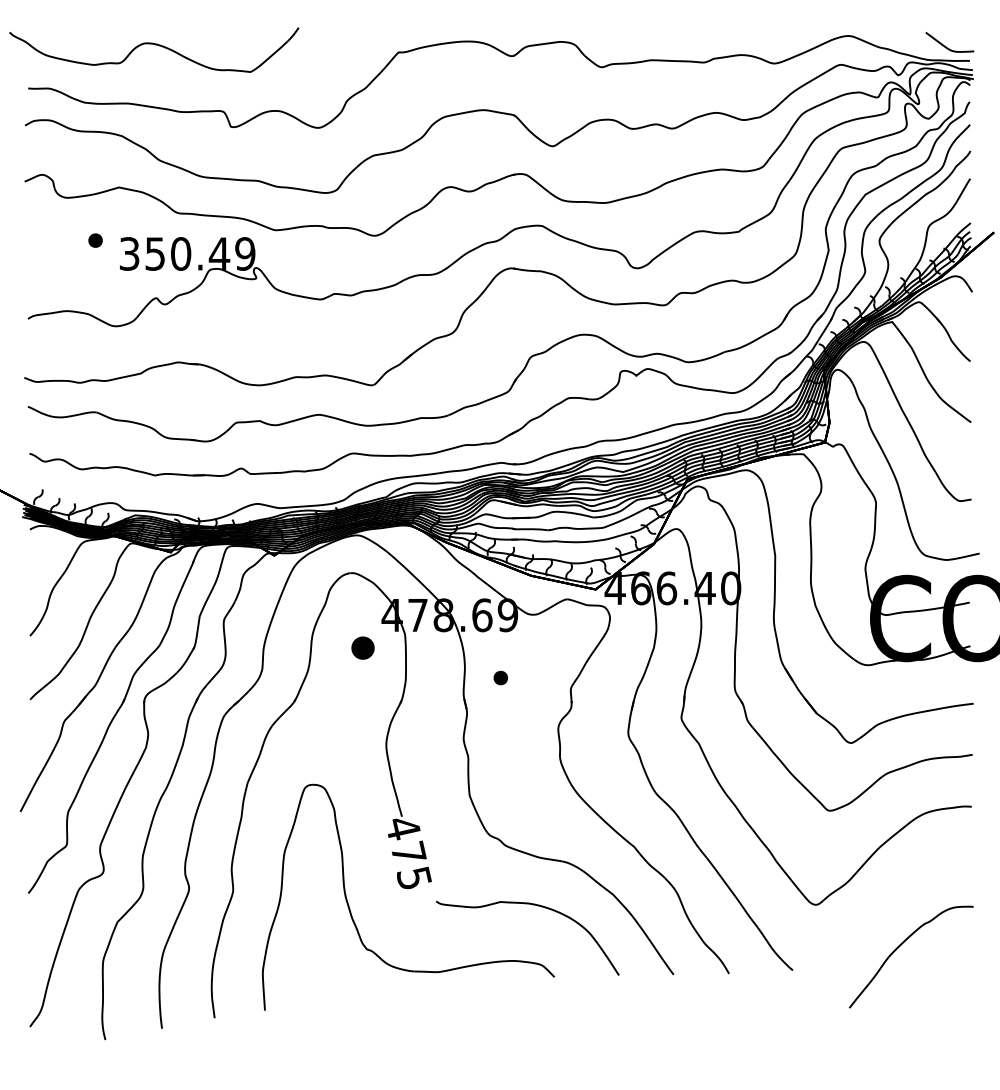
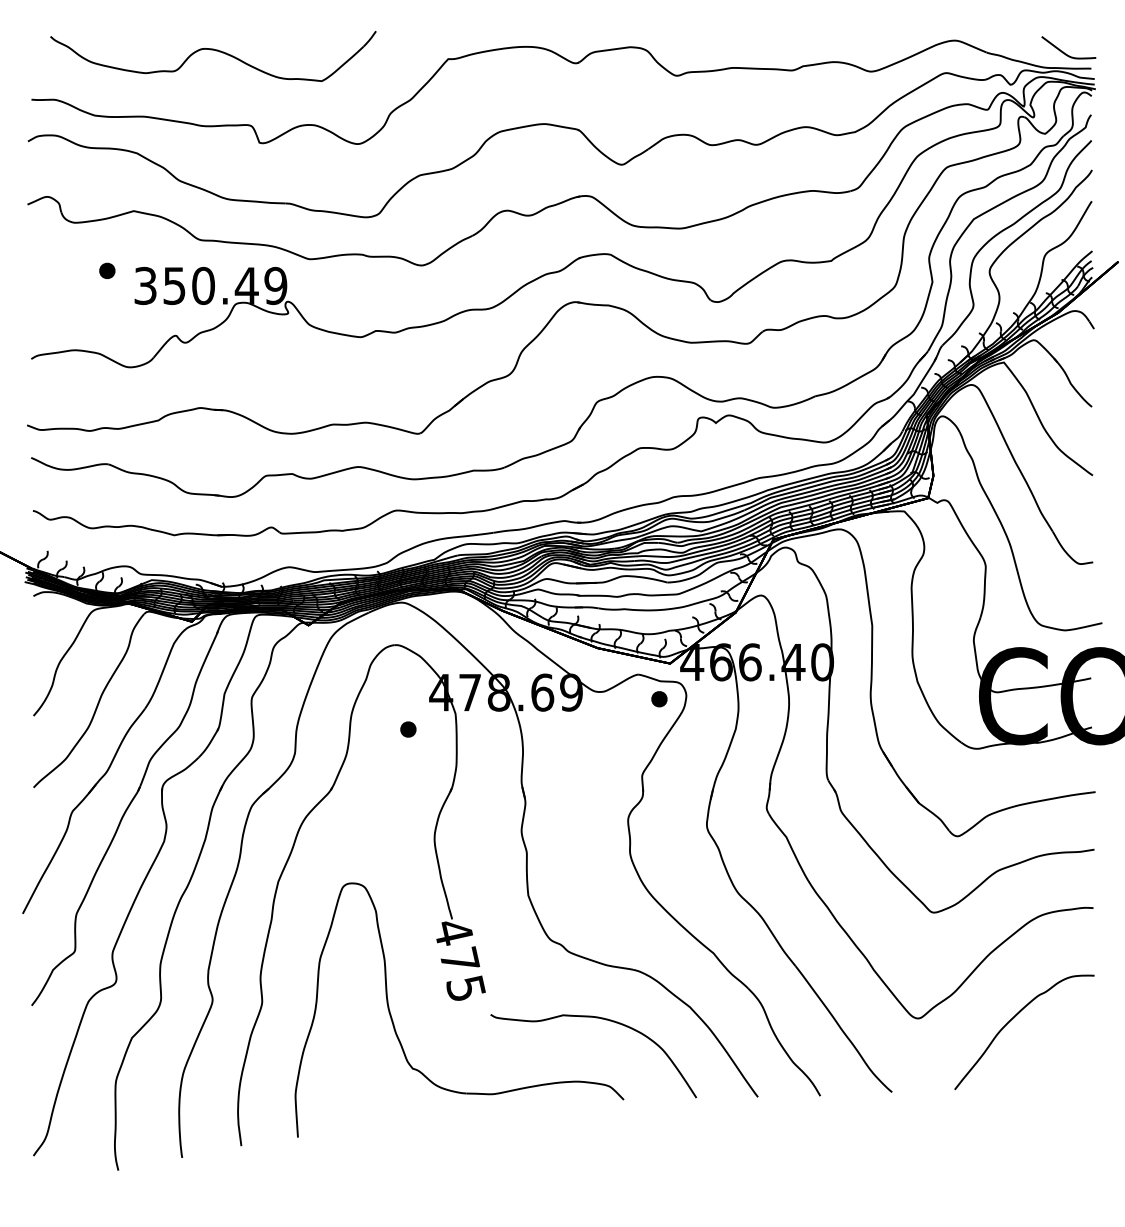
part: (154, 50) -> (213, 56), moved
part: (363, 648) -> (408, 729), size x0.62
part: (500, 678) -> (659, 699), moved
curve: (903, 943) -> (1015, 1017), moved

